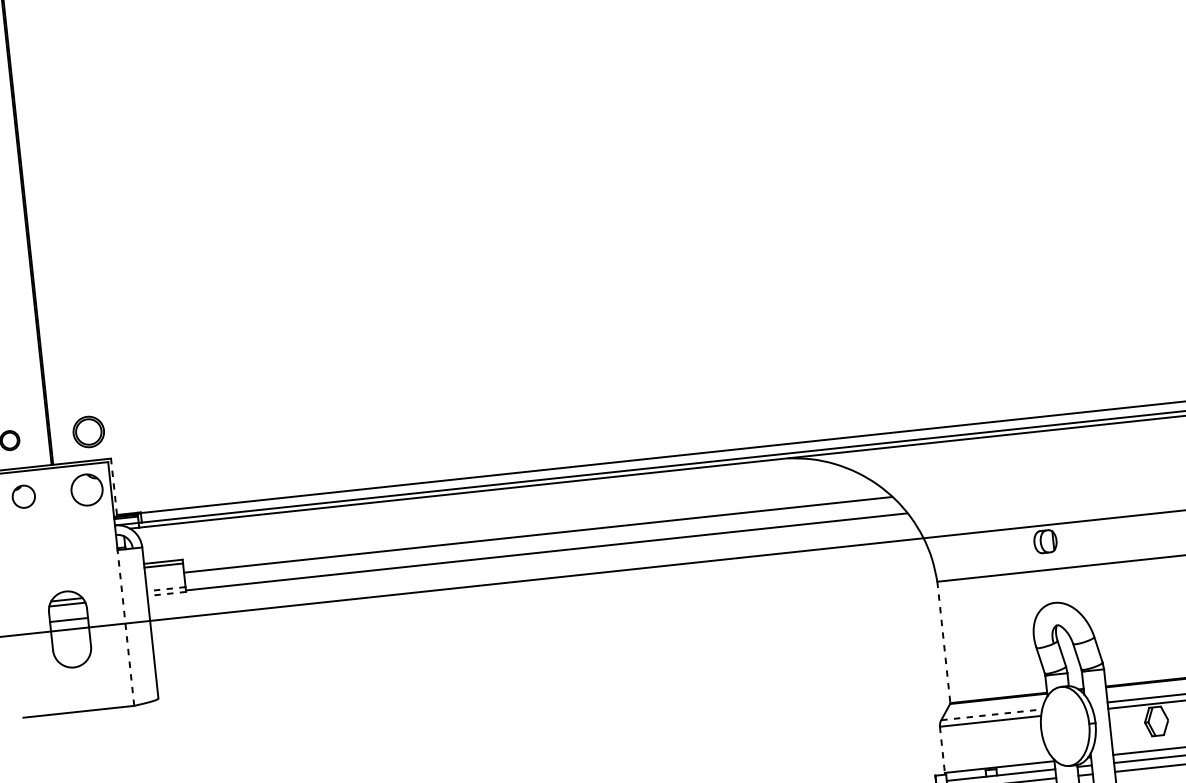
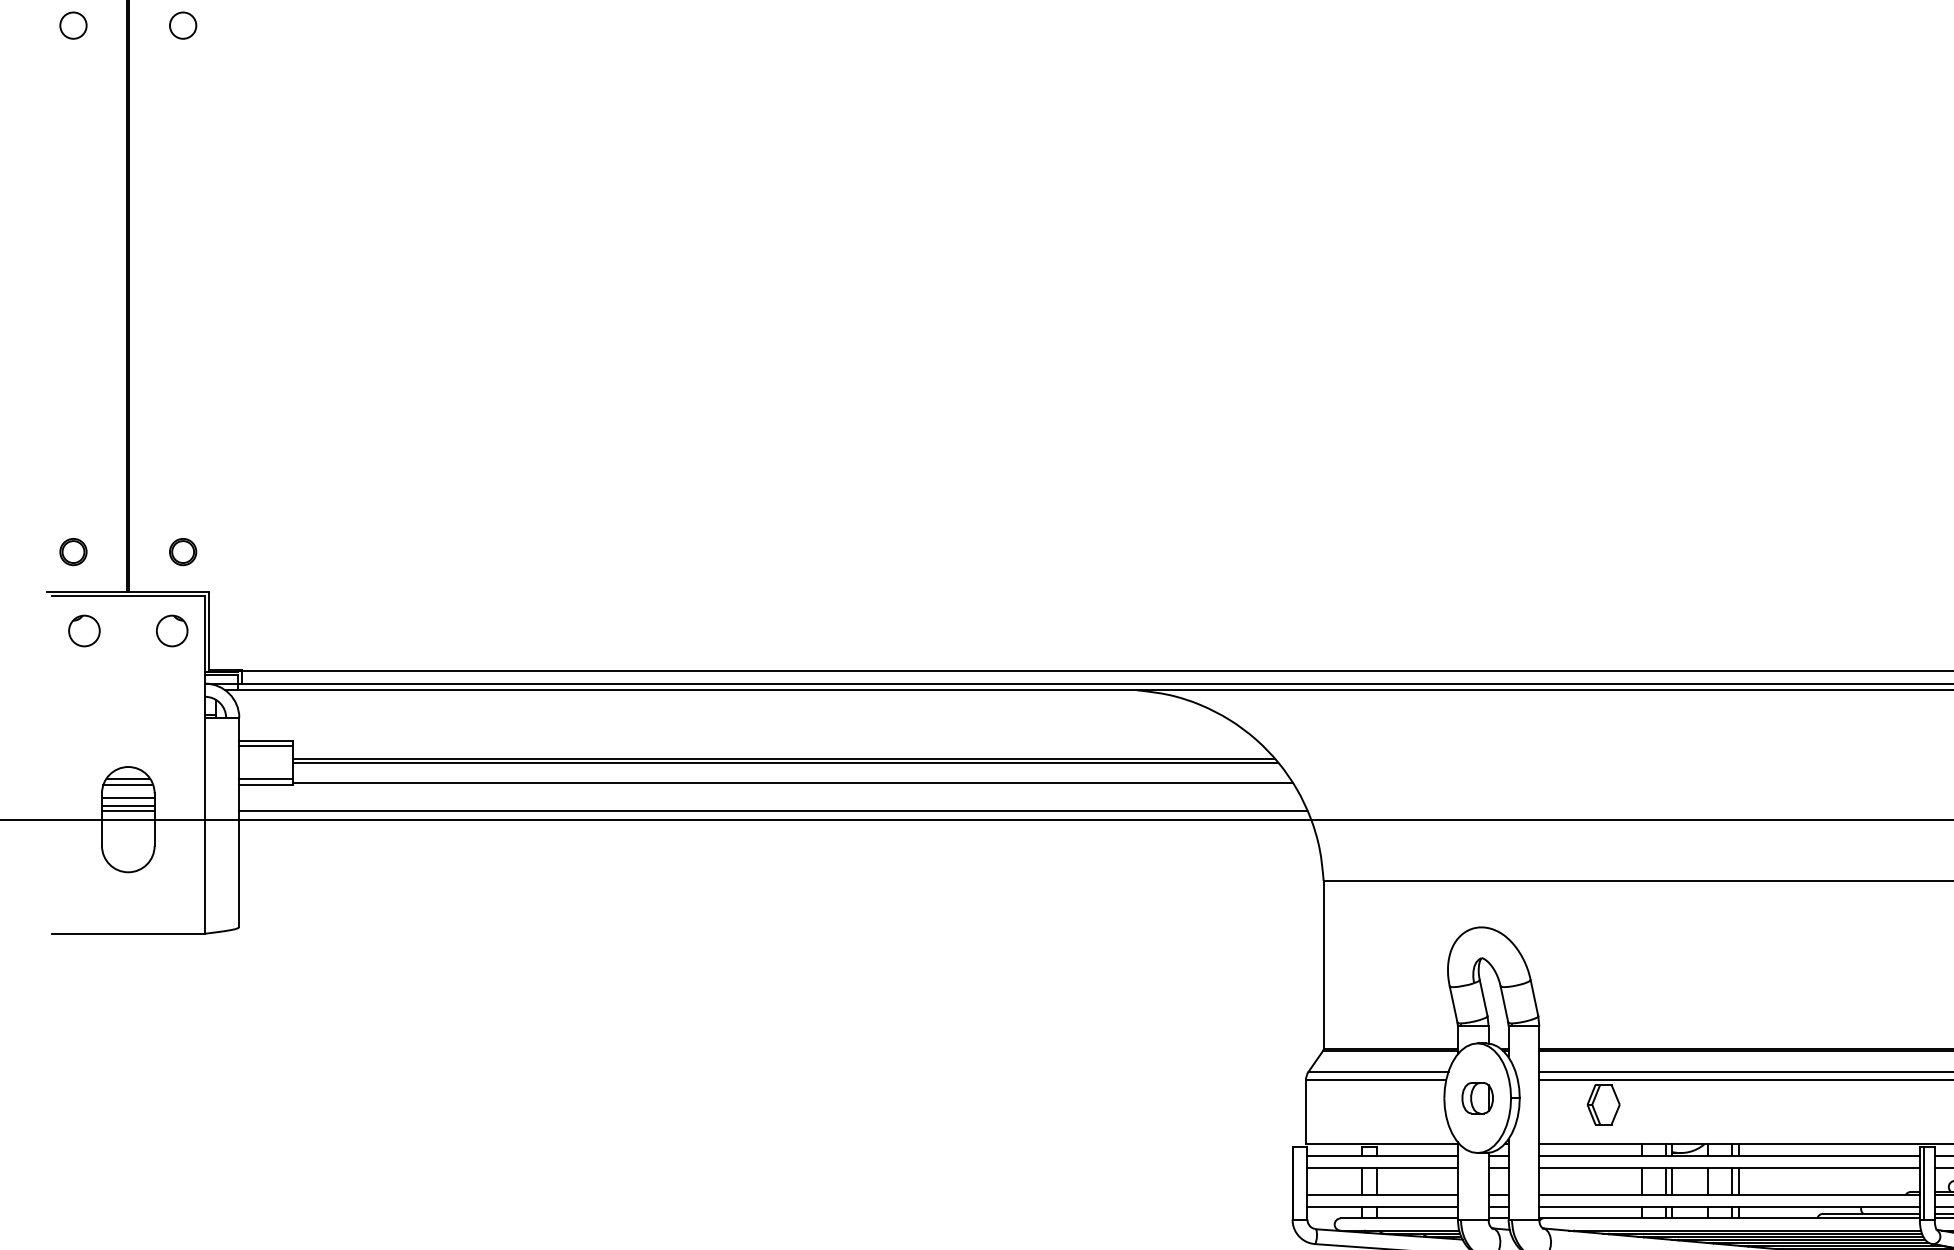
circle: (48, 52) -> (183, 25), added
part: (89, 432) -> (183, 552), size x0.62
line: (114, 486) -> (209, 630), dashed -> solid
part: (87, 489) -> (172, 630), size x0.71
line: (539, 537) -> (785, 762), added
part: (1045, 541) -> (1477, 1098), moved
line: (534, 573) -> (773, 810), added
line: (166, 589) -> (266, 778), dashed -> solid
line: (167, 594) -> (266, 785), dashed -> solid
line: (68, 613) -> (128, 797), added
line: (69, 622) -> (128, 810), added
line: (126, 627) -> (205, 825), dashed -> solid
line: (943, 642) -> (1323, 965), dashed -> solid
line: (991, 714) -> (1378, 1071), dashed -> solid
line: (942, 750) -> (1305, 1112), dashed -> solid

